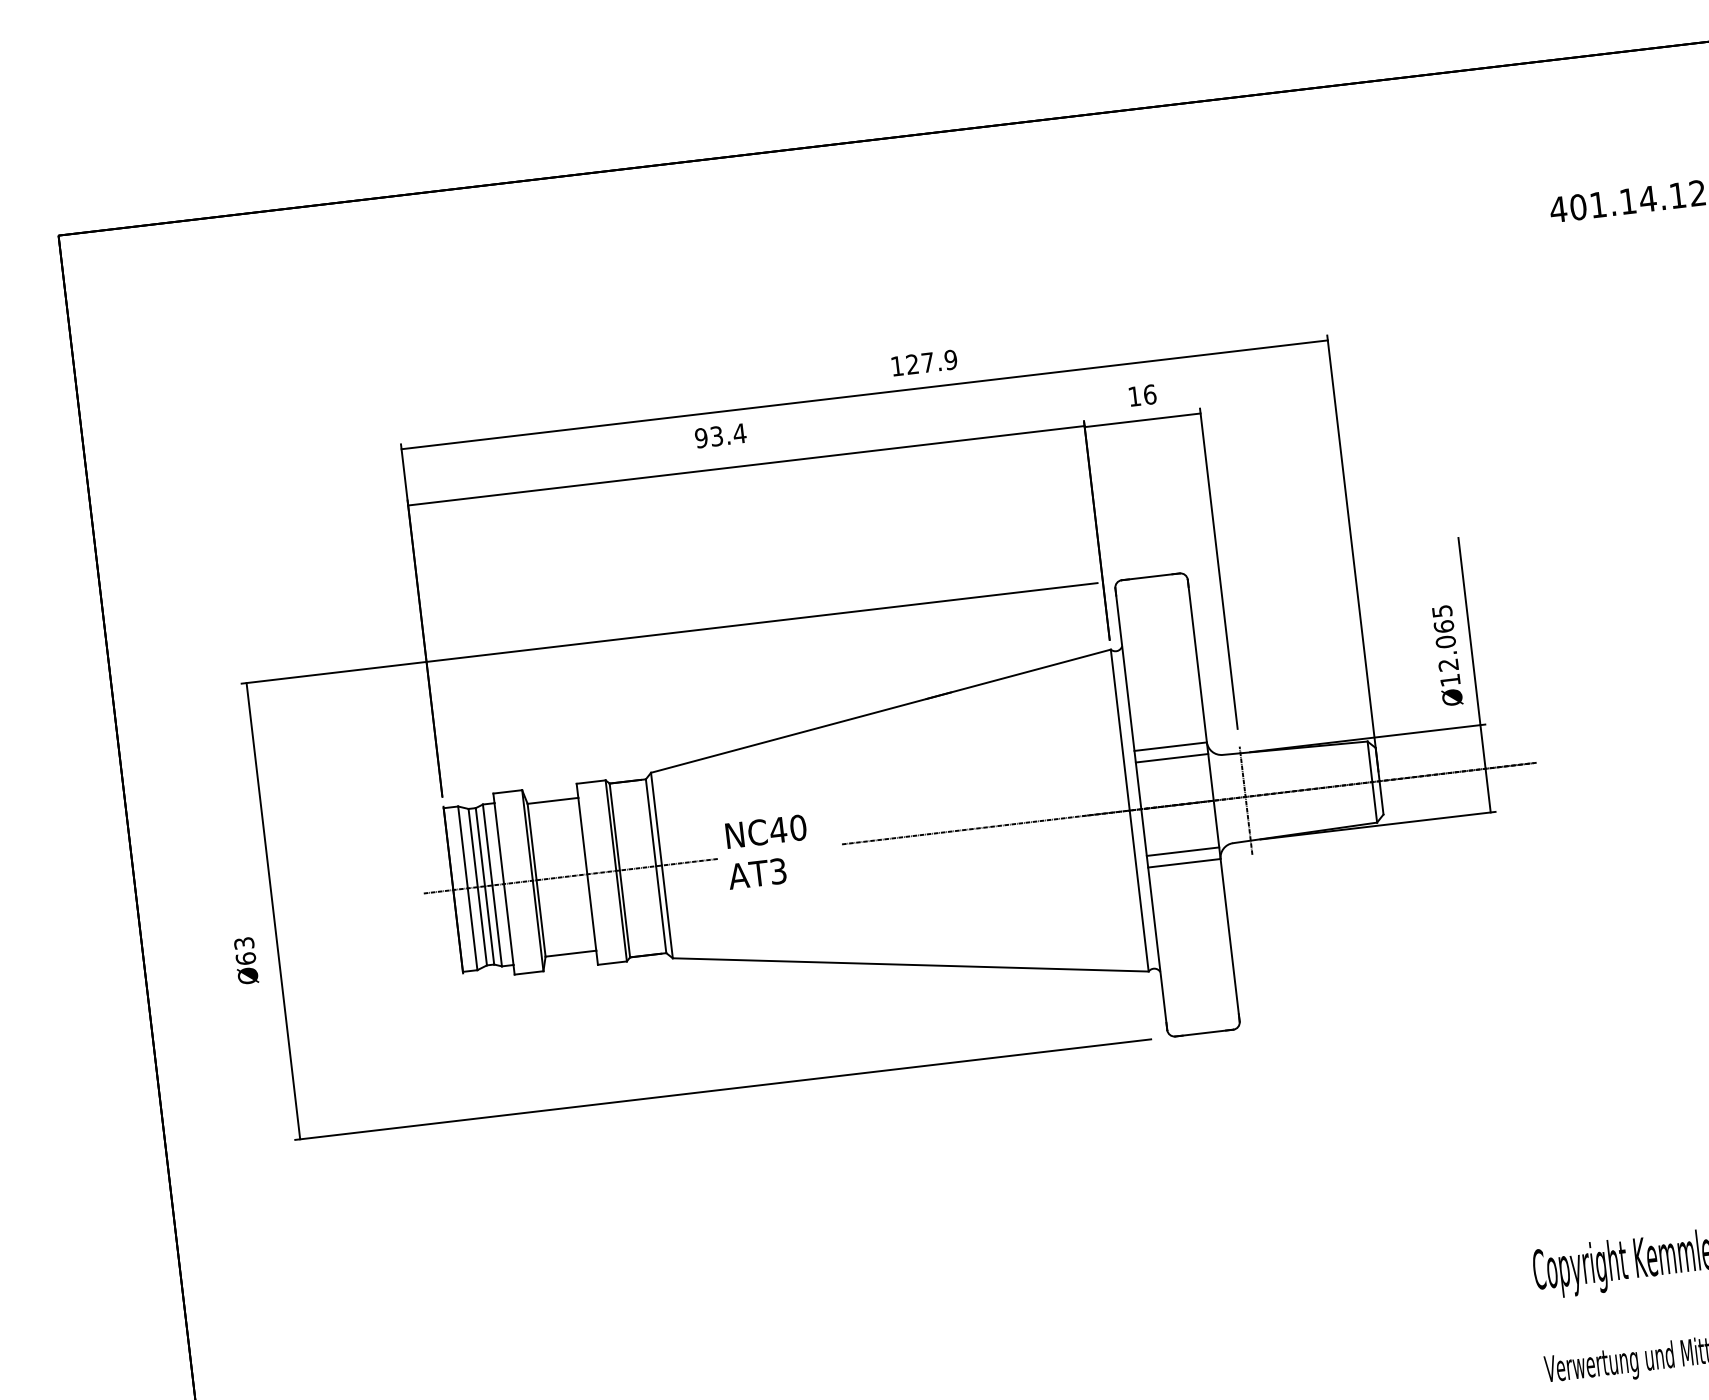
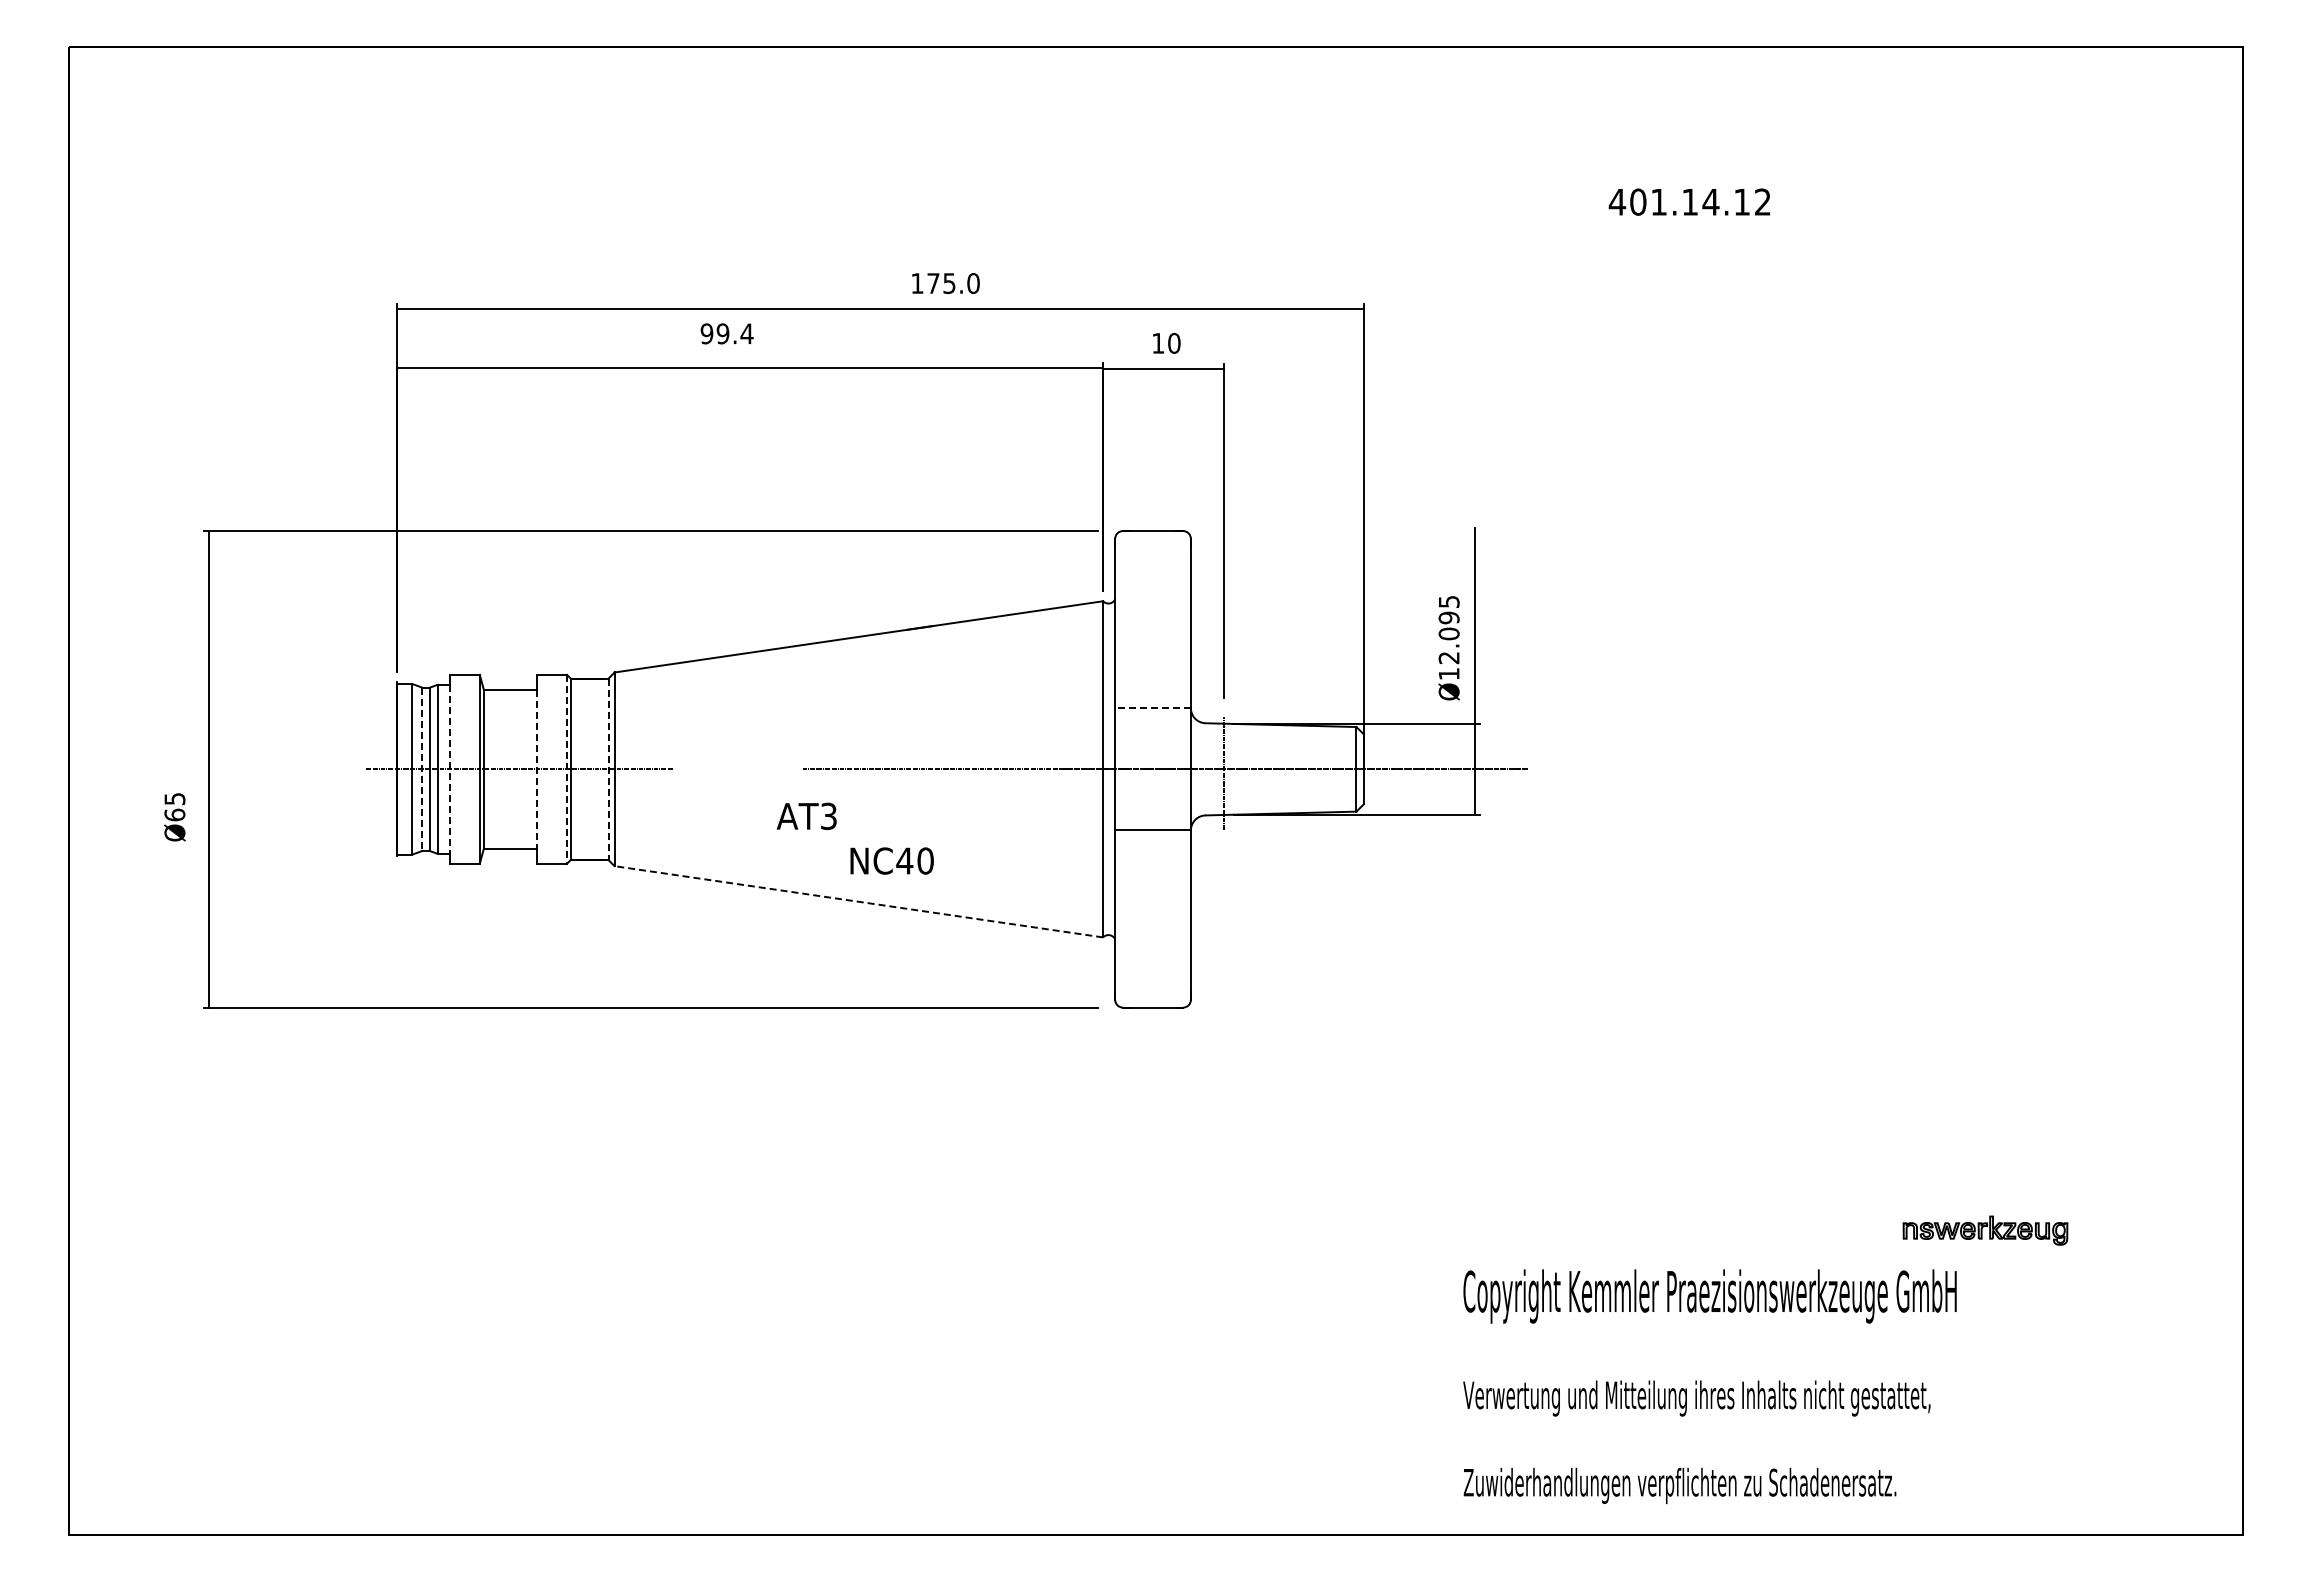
text: (931, 362) -> (953, 283), 127.9 -> 175.0
text: (1150, 393) -> (1174, 342), 16 -> 10
text: (716, 436) -> (722, 333), 93.4 -> 99.4
text: (1443, 626) -> (1448, 617), Ø12.065 -> Ø12.095
line: (1171, 746) -> (1153, 708), solid -> dashed
line: (1171, 758) -> (1152, 720), removed
text: (765, 831) -> (891, 860), moved
line: (1182, 852) -> (1152, 818), removed
line: (656, 866) -> (608, 769), solid -> dashed
line: (615, 871) -> (566, 769), solid -> dashed
text: (756, 873) -> (806, 816), moved
line: (587, 874) -> (536, 769), solid -> dashed
line: (503, 884) -> (449, 769), solid -> dashed
line: (477, 887) -> (422, 769), solid -> dashed
text: (243, 942) -> (174, 798), Ø63 -> Ø65
line: (910, 964) -> (858, 901), solid -> dashed

